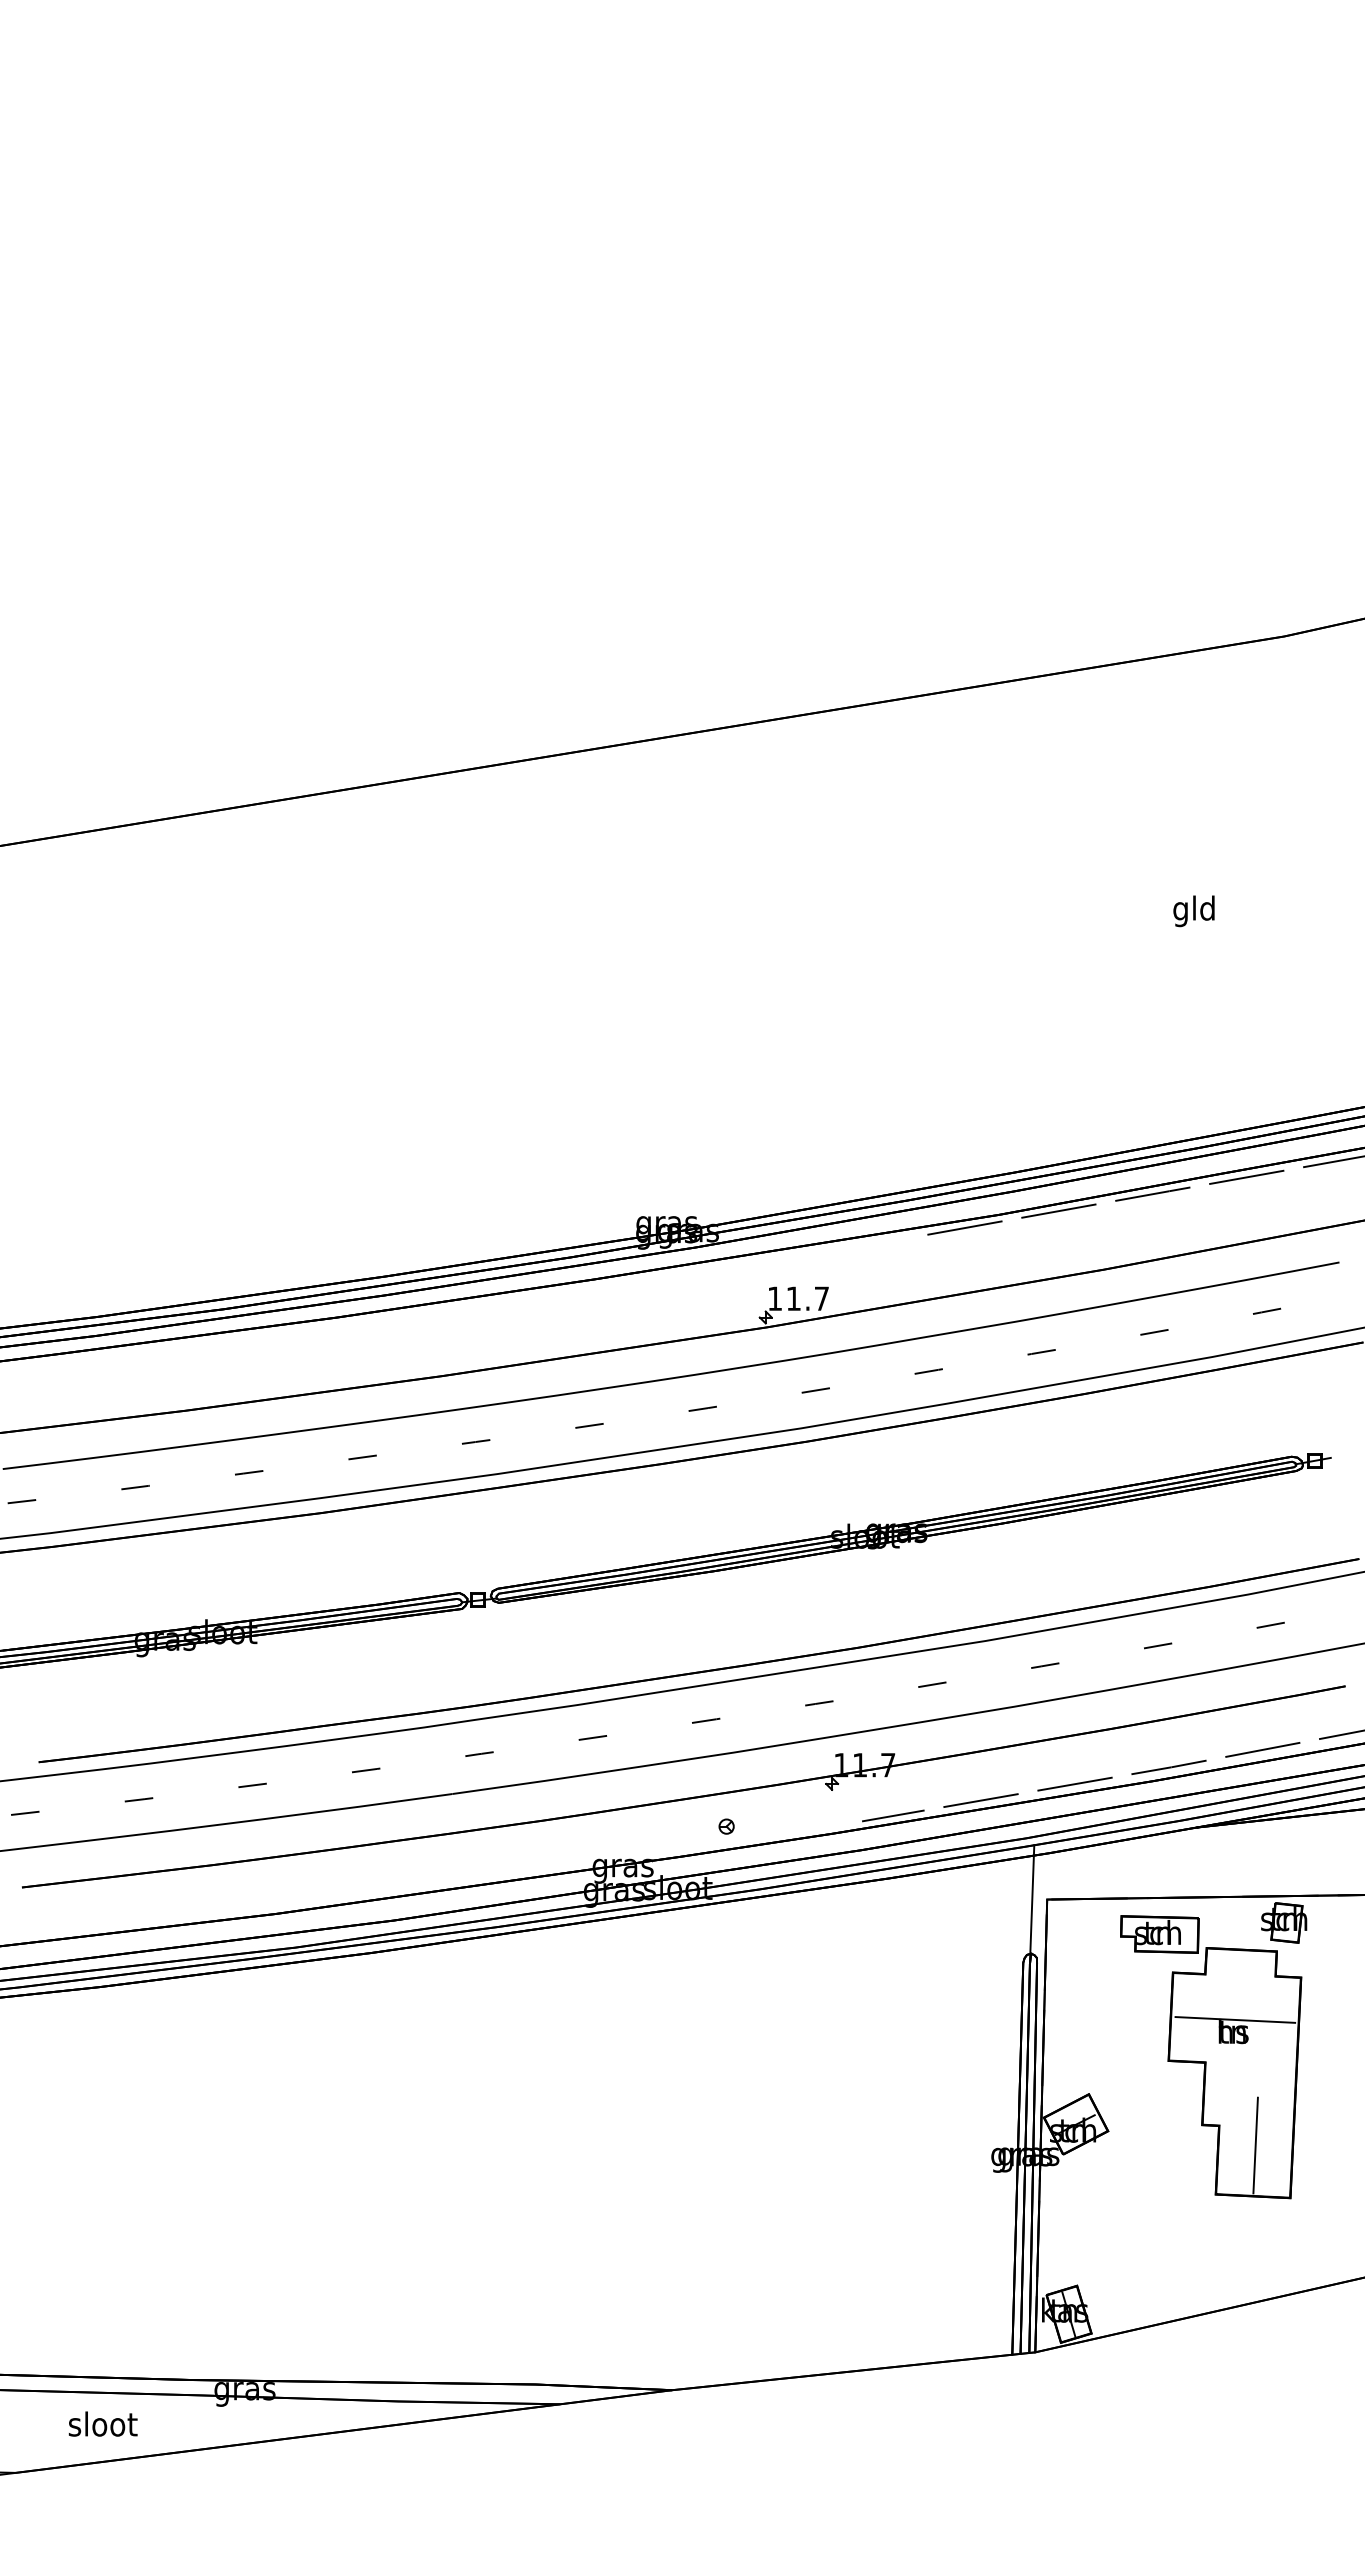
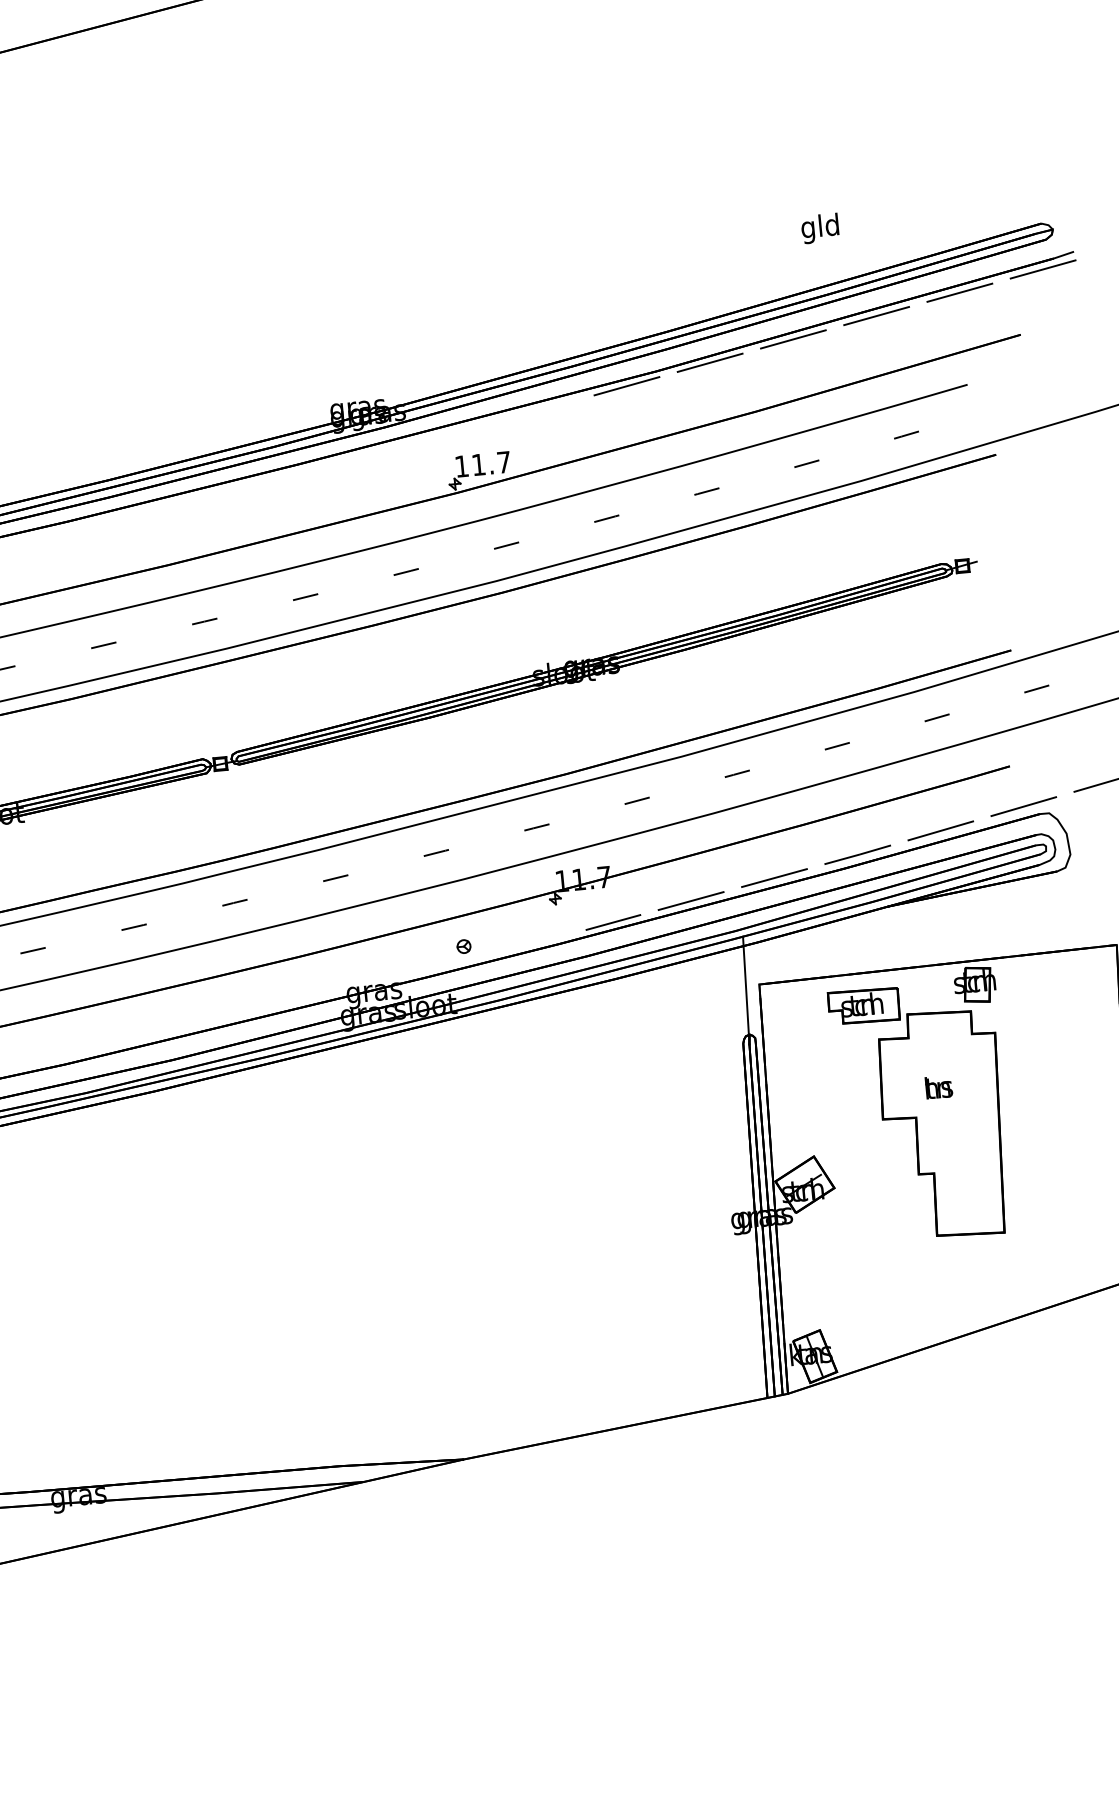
text: (1193, 911) -> (819, 228), moved
line: (1235, 2019) -> (939, 1076), removed
line: (1255, 2145) -> (968, 1188), removed

